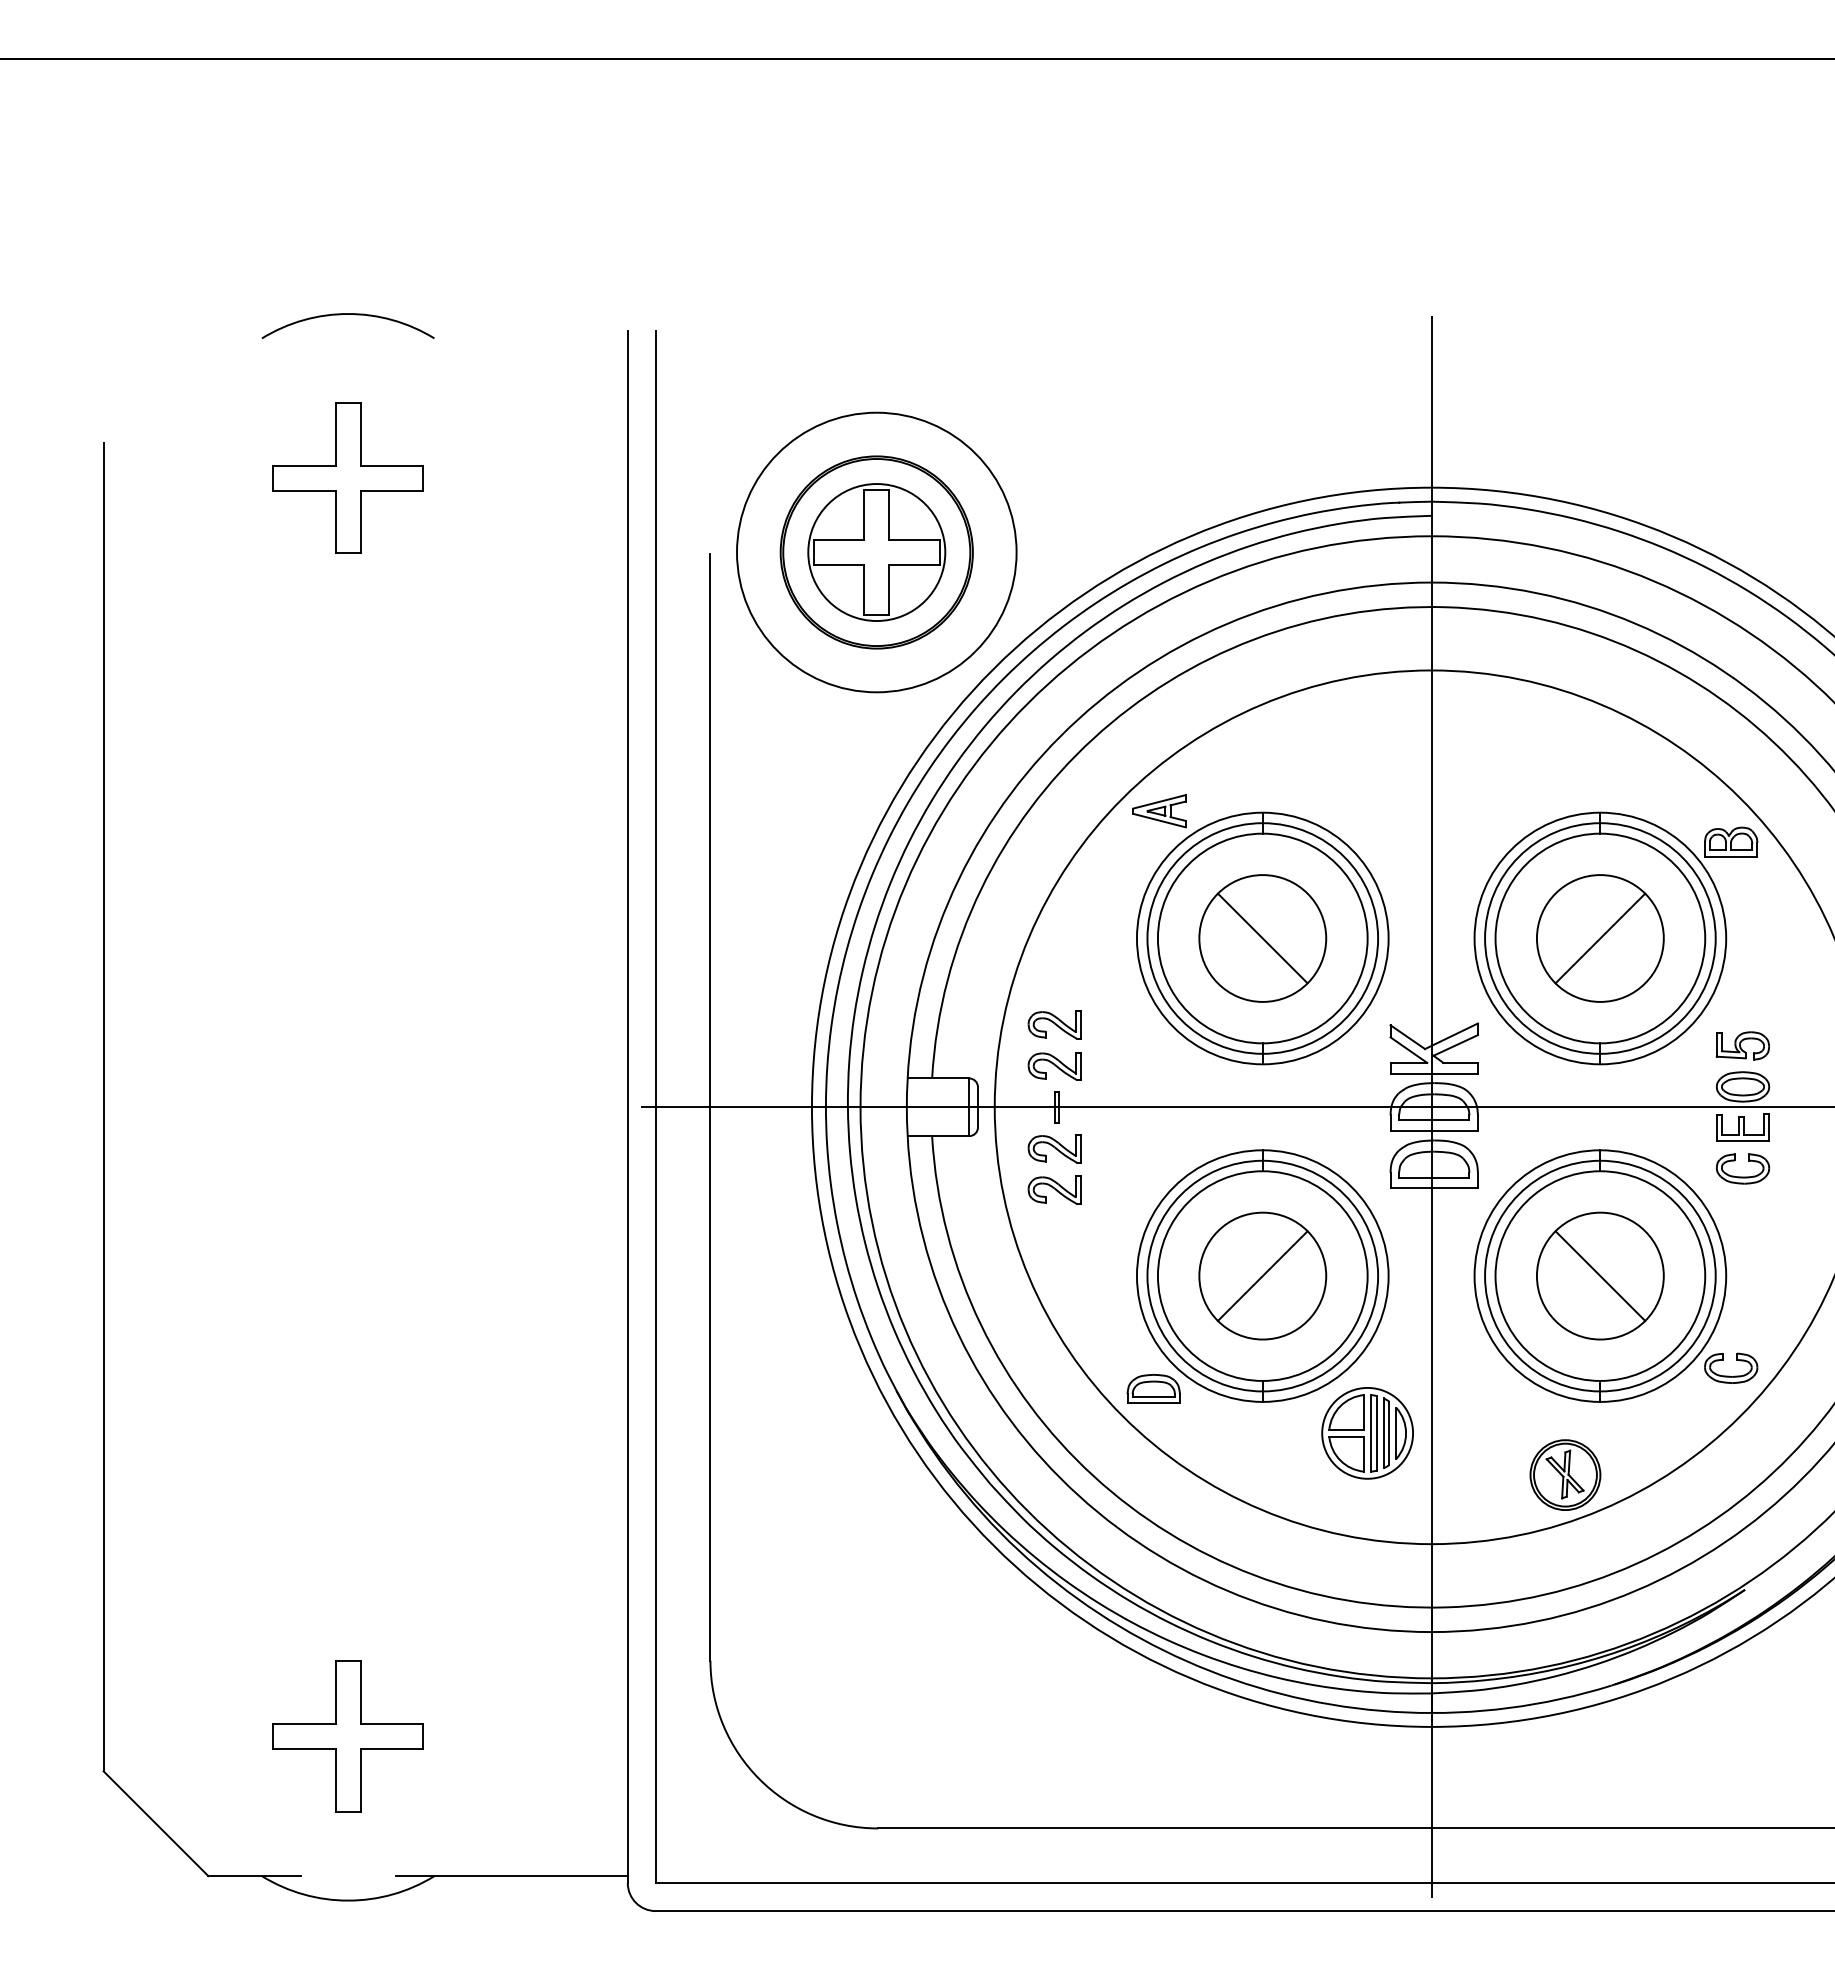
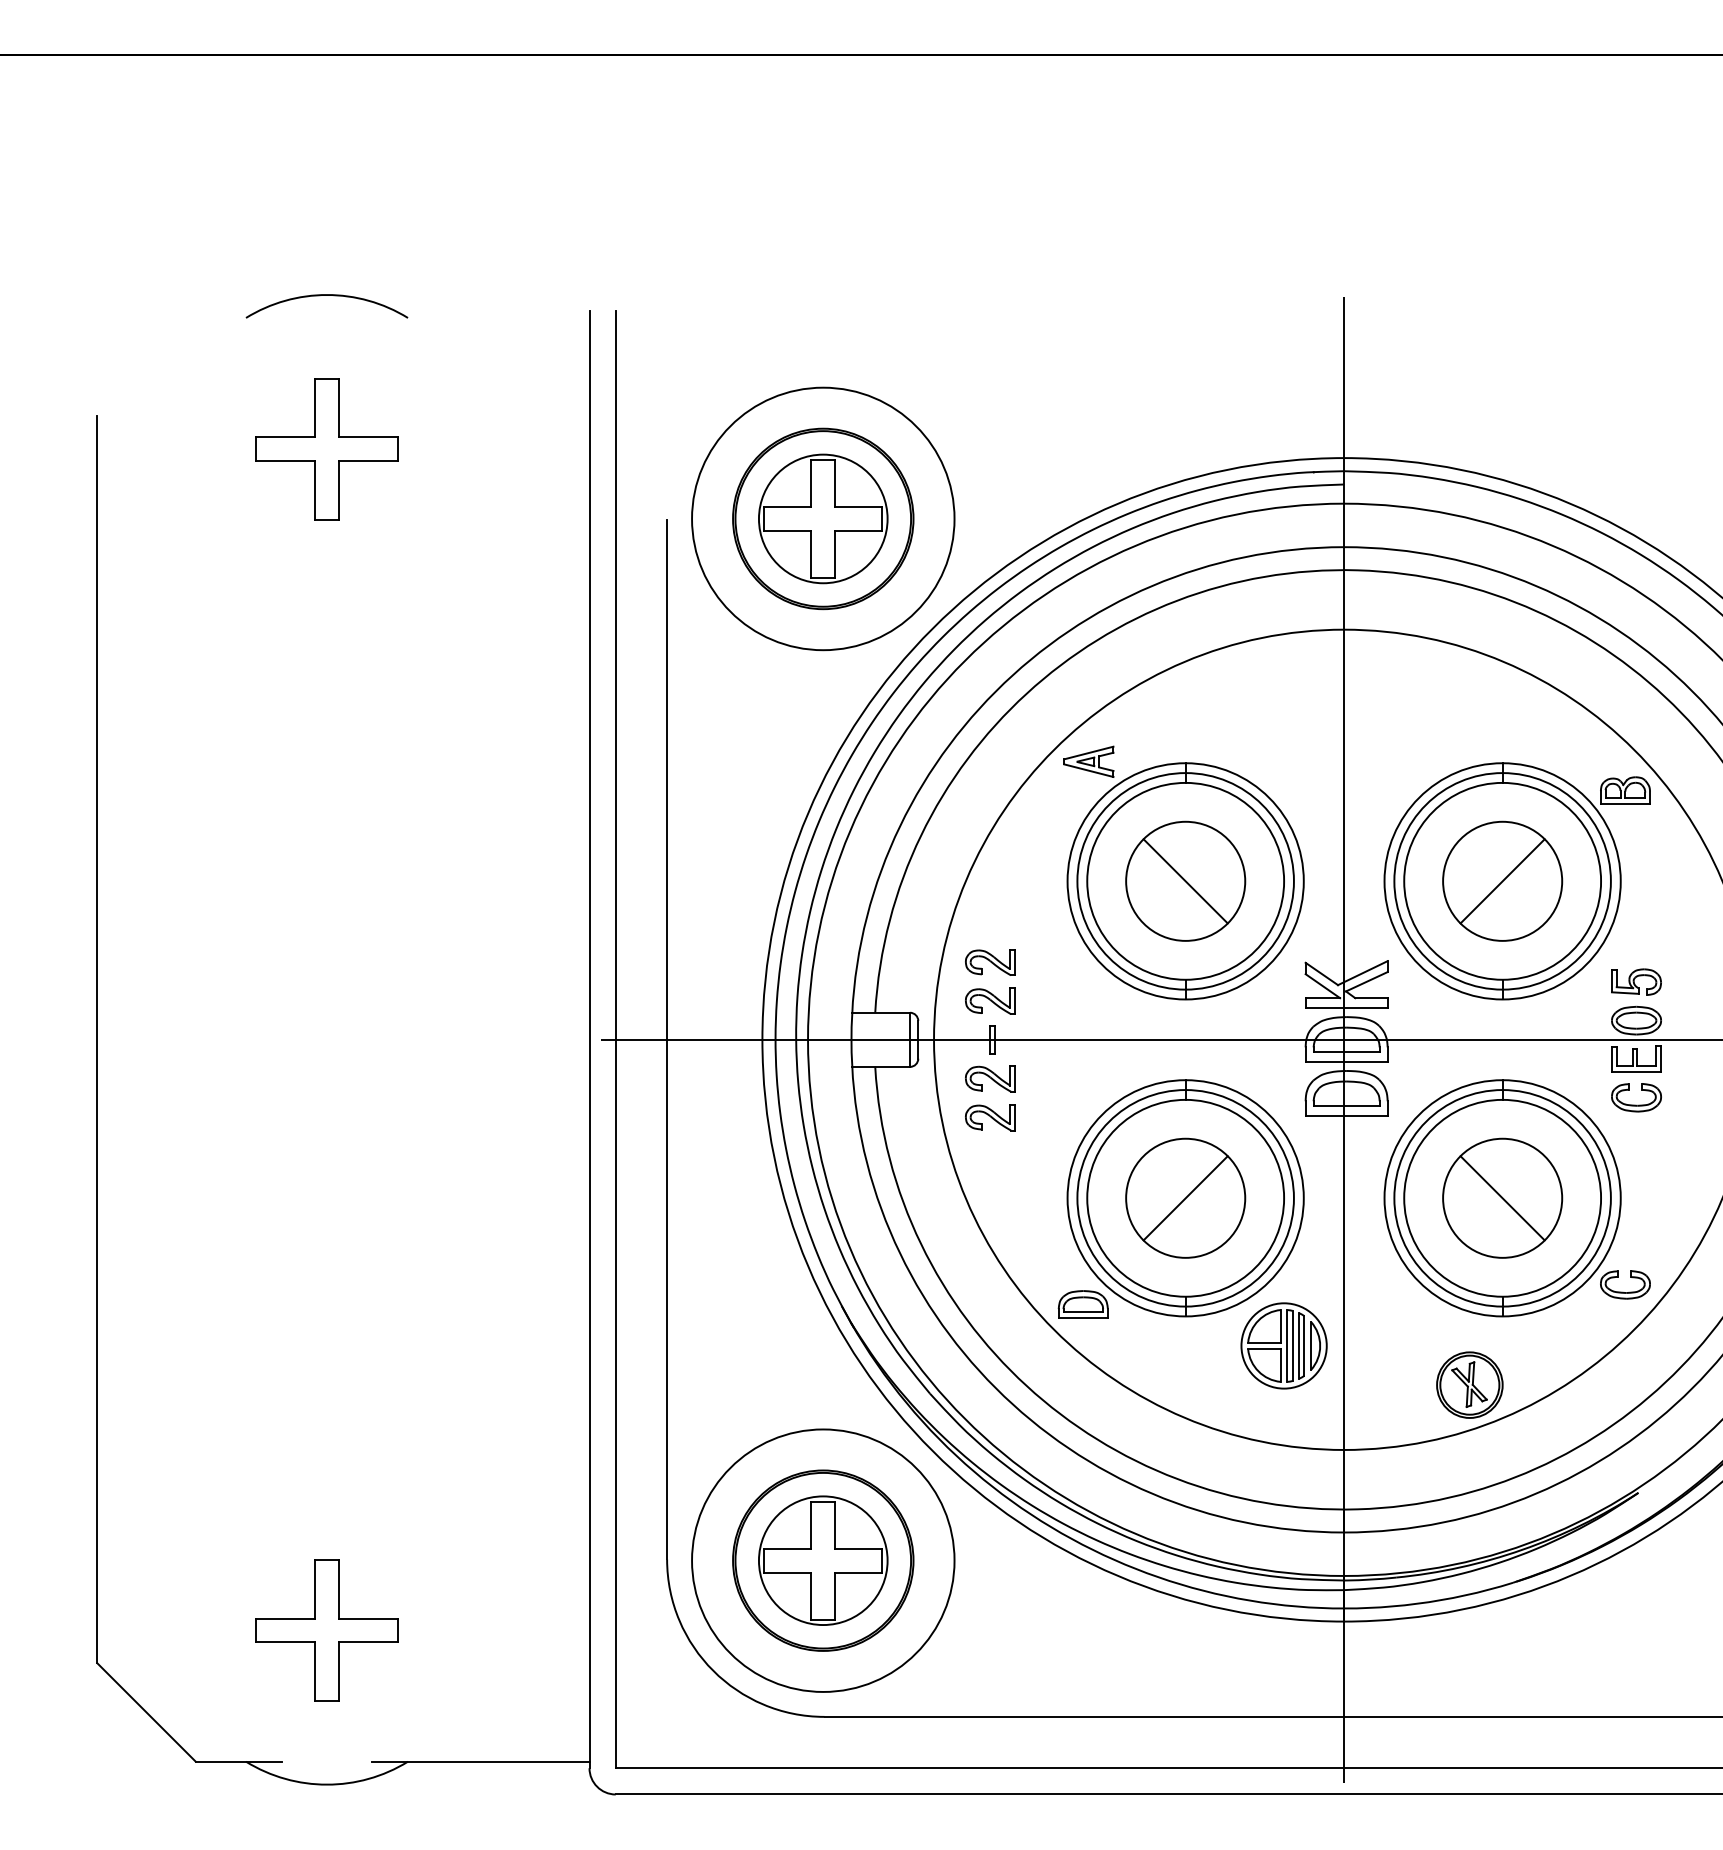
part: (877, 1661) -> (823, 1560), added

